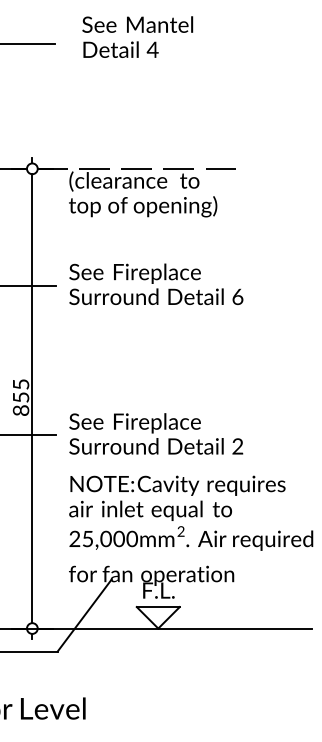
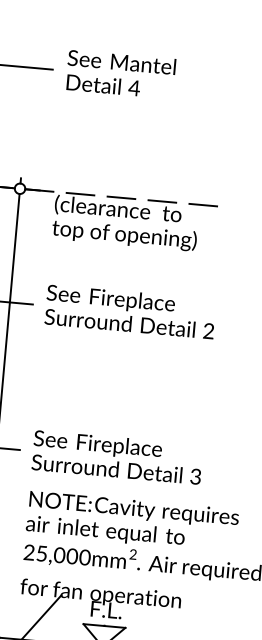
text: (137, 36) -> (120, 73), moved
text: (237, 296) -> (208, 330), 6 -> 2
text: (237, 448) -> (195, 478), 2 -> 3

